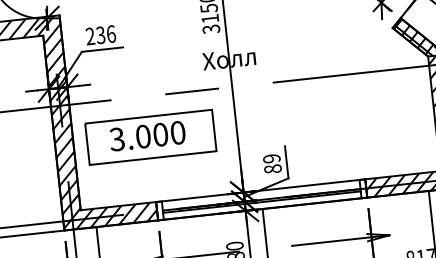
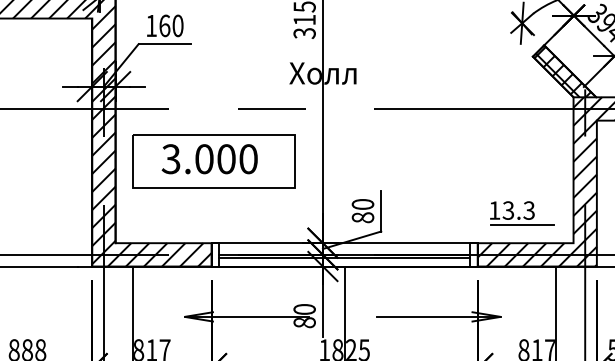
text: (100, 35) -> (164, 25), 236 -> 160
part: (397, 152) -> (522, 213), added
text: (271, 158) -> (362, 204), 89 -> 80

